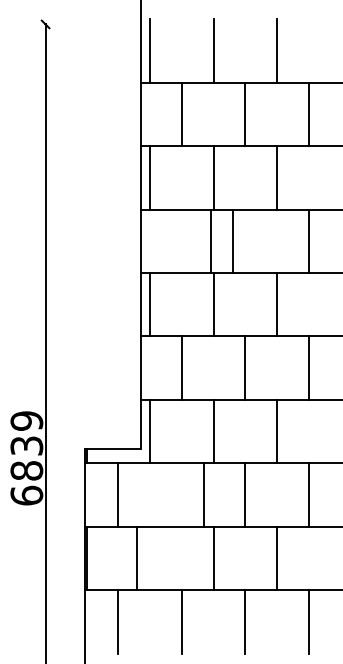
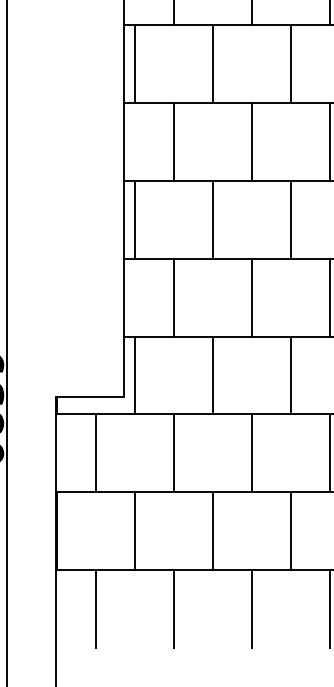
line: (210, 241) -> (173, 141), moved
line: (233, 241) -> (252, 141), moved
line: (203, 494) -> (173, 452), moved
line: (137, 558) -> (135, 531), moved

